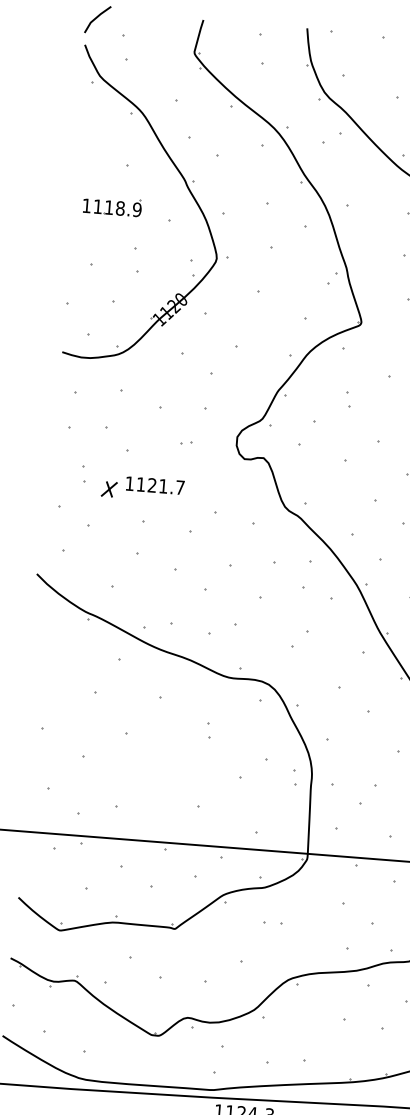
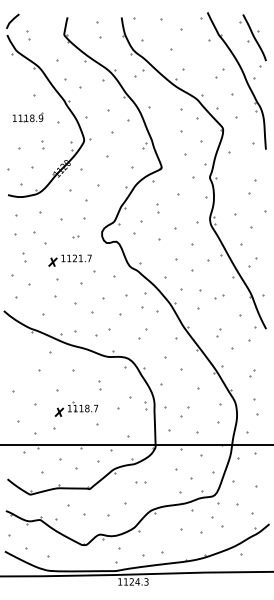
part: (125, 48) -> (28, 35), size x0.62
part: (136, 260) -> (42, 144), size x0.62
part: (141, 488) -> (69, 260), moved
part: (161, 772) -> (76, 408), added

